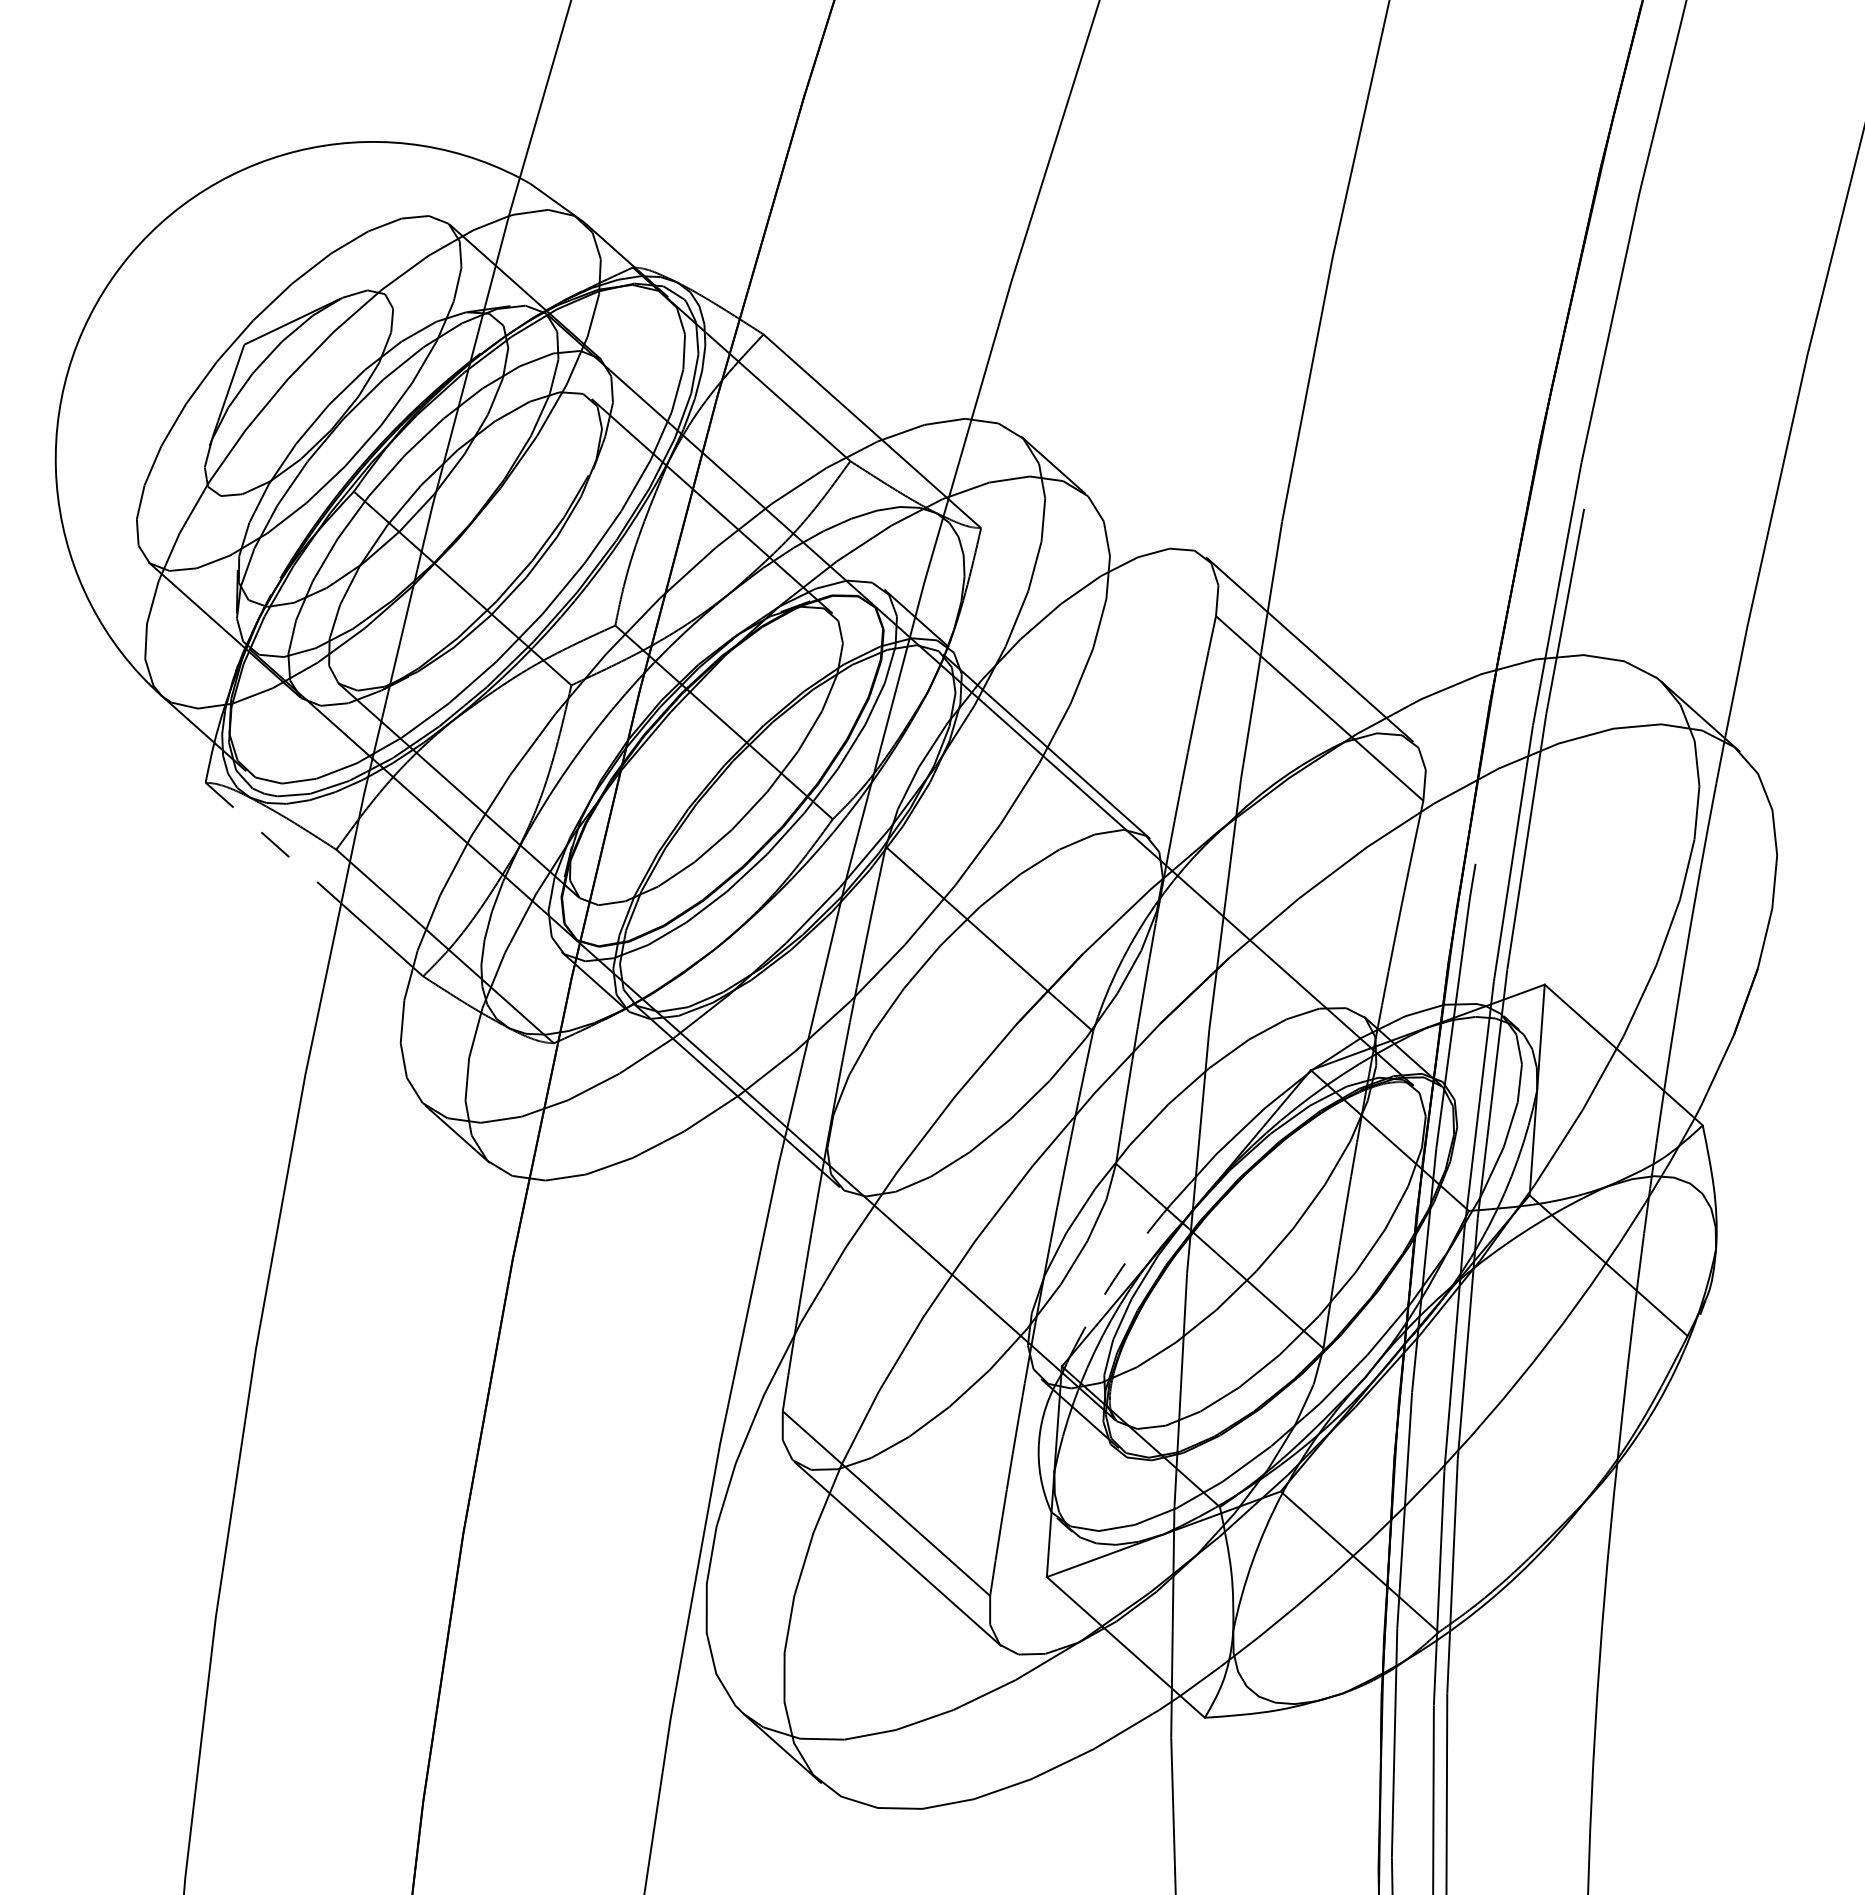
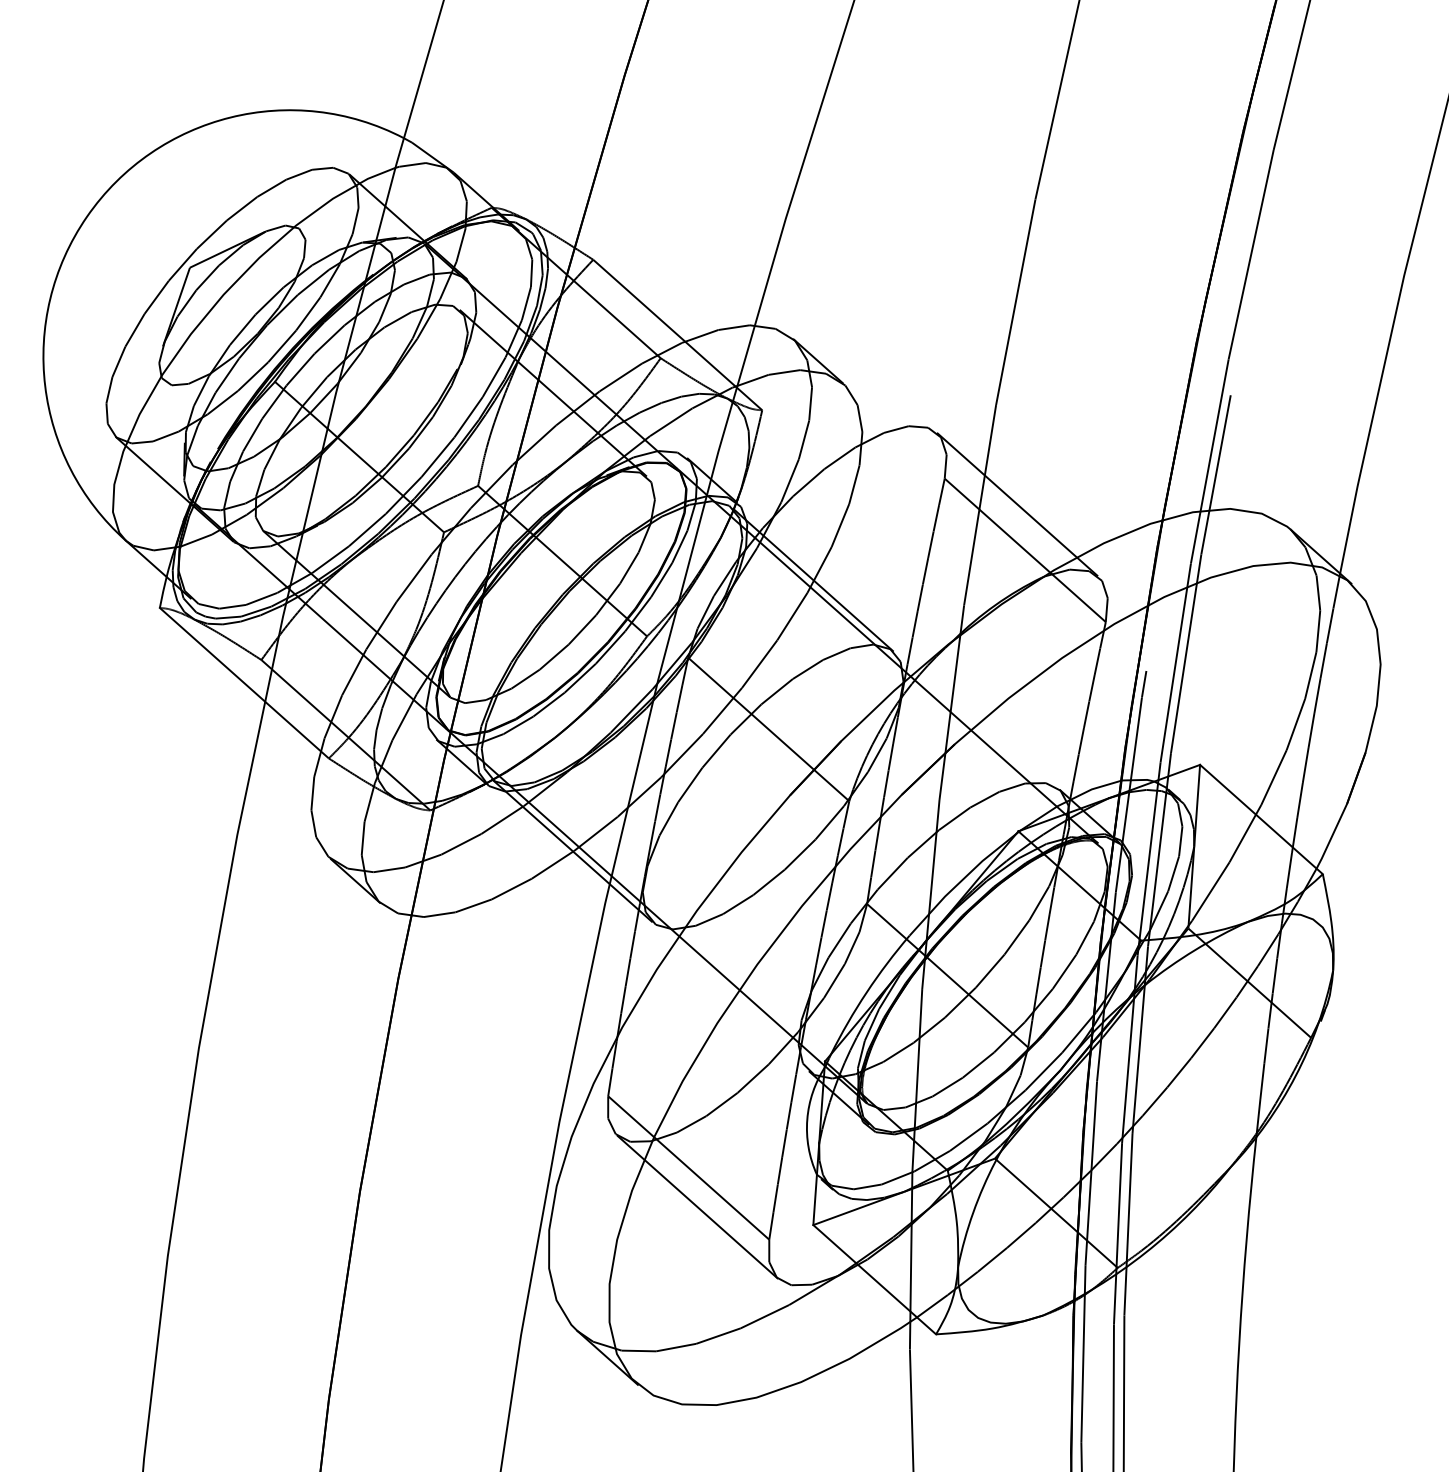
line: (273, 843) -> (212, 655), dashed -> solid
arc: (1115, 1277) -> (866, 992), dashed -> solid

